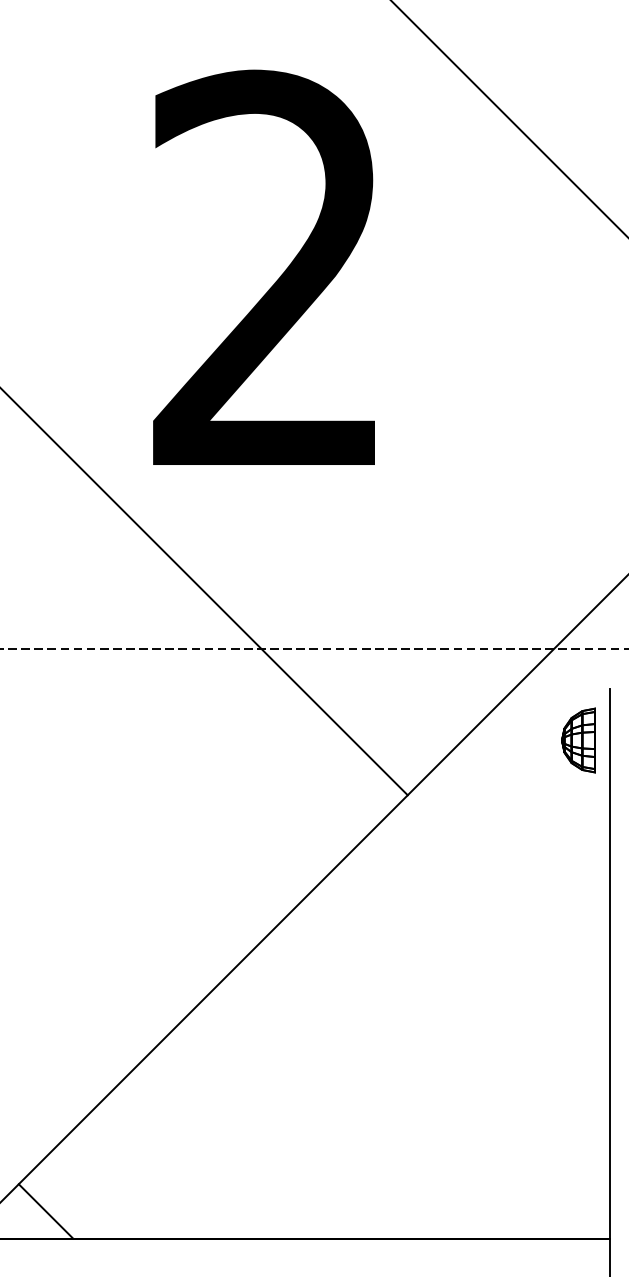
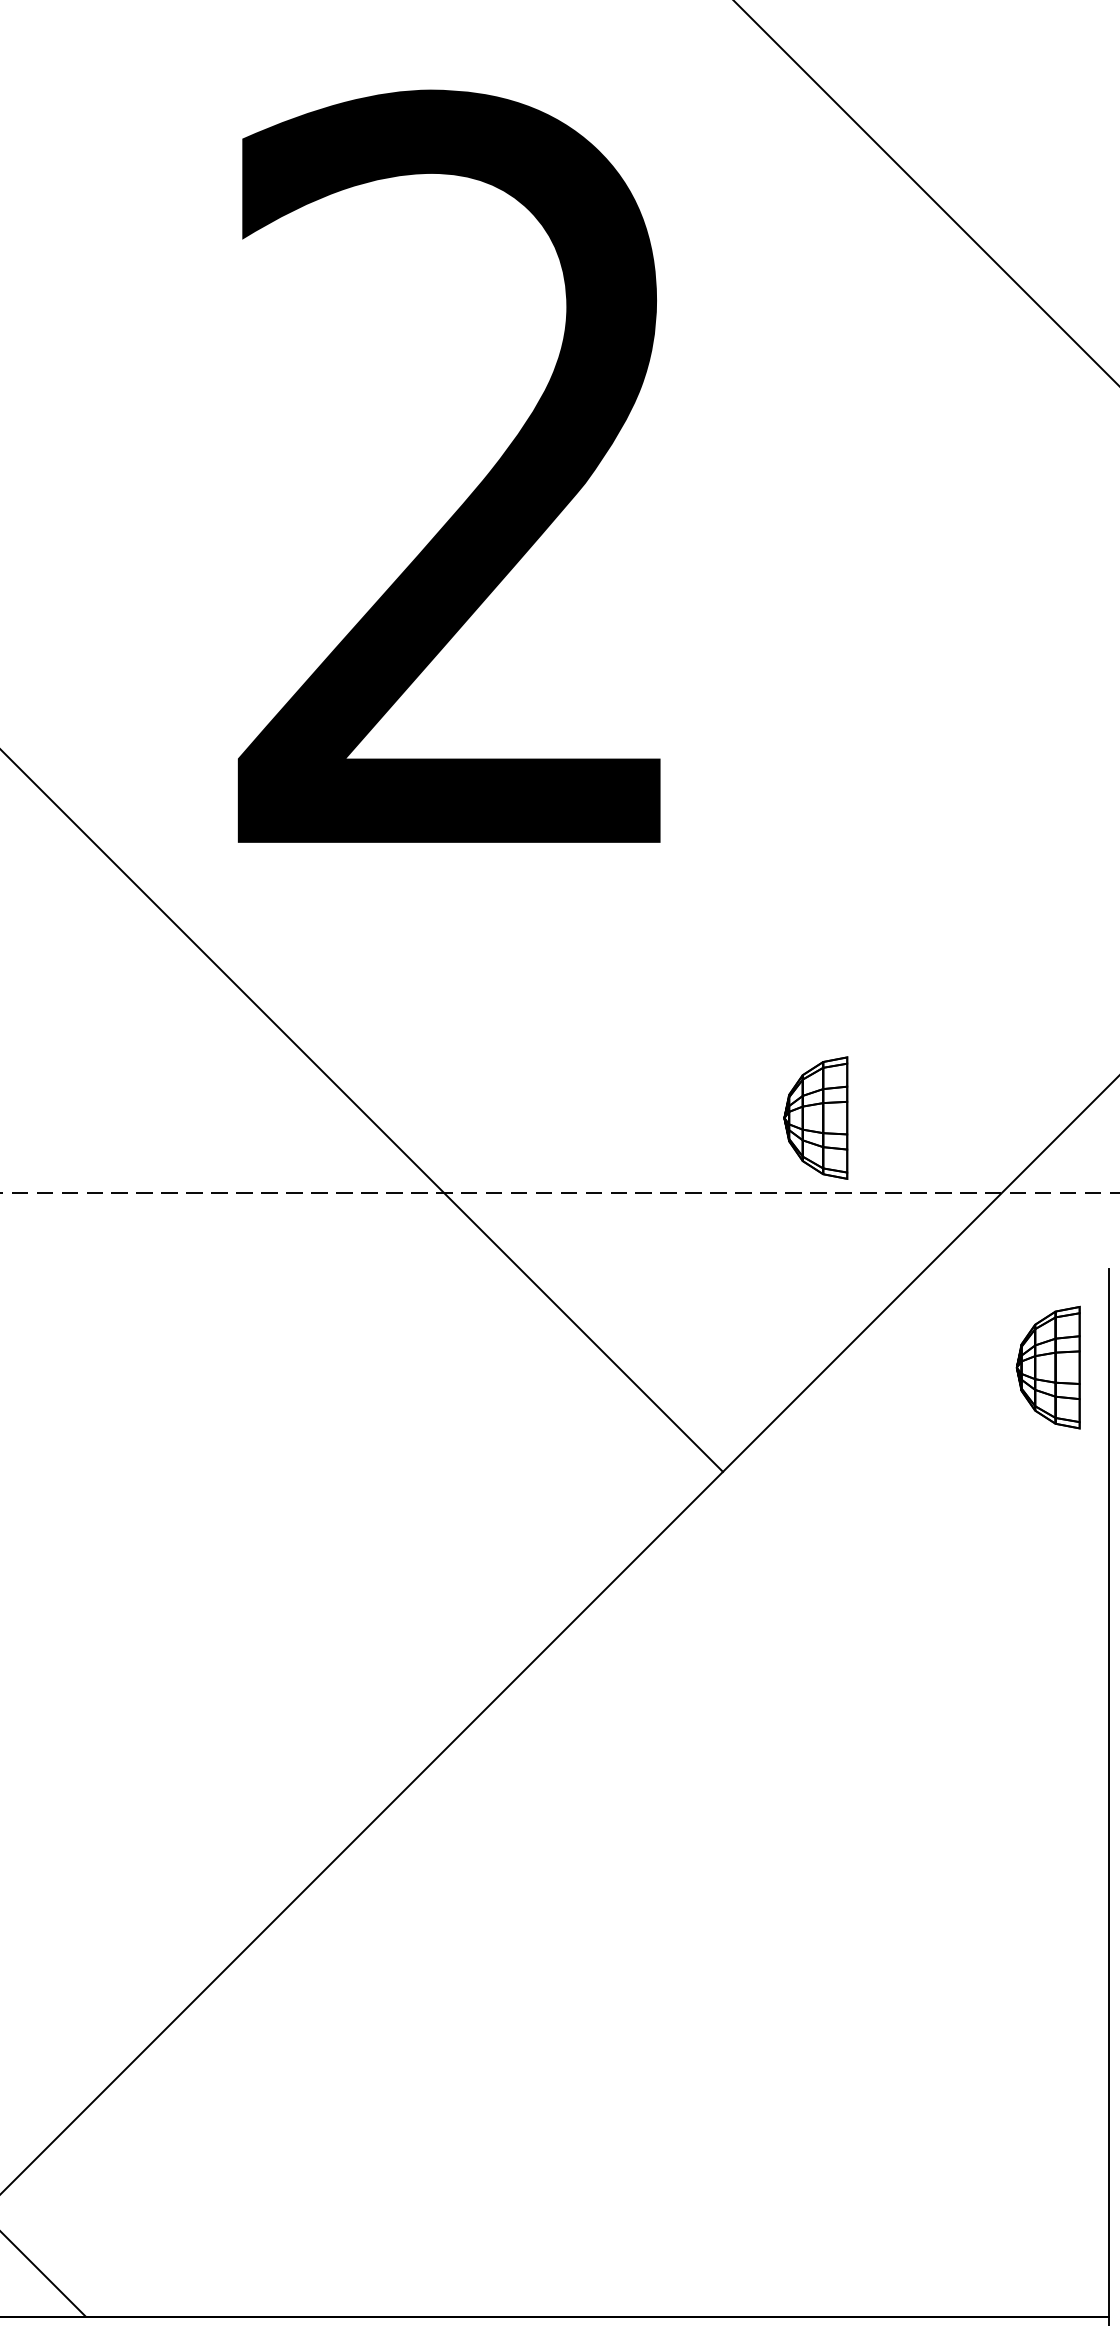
part: (456, 609) -> (815, 1118), added

